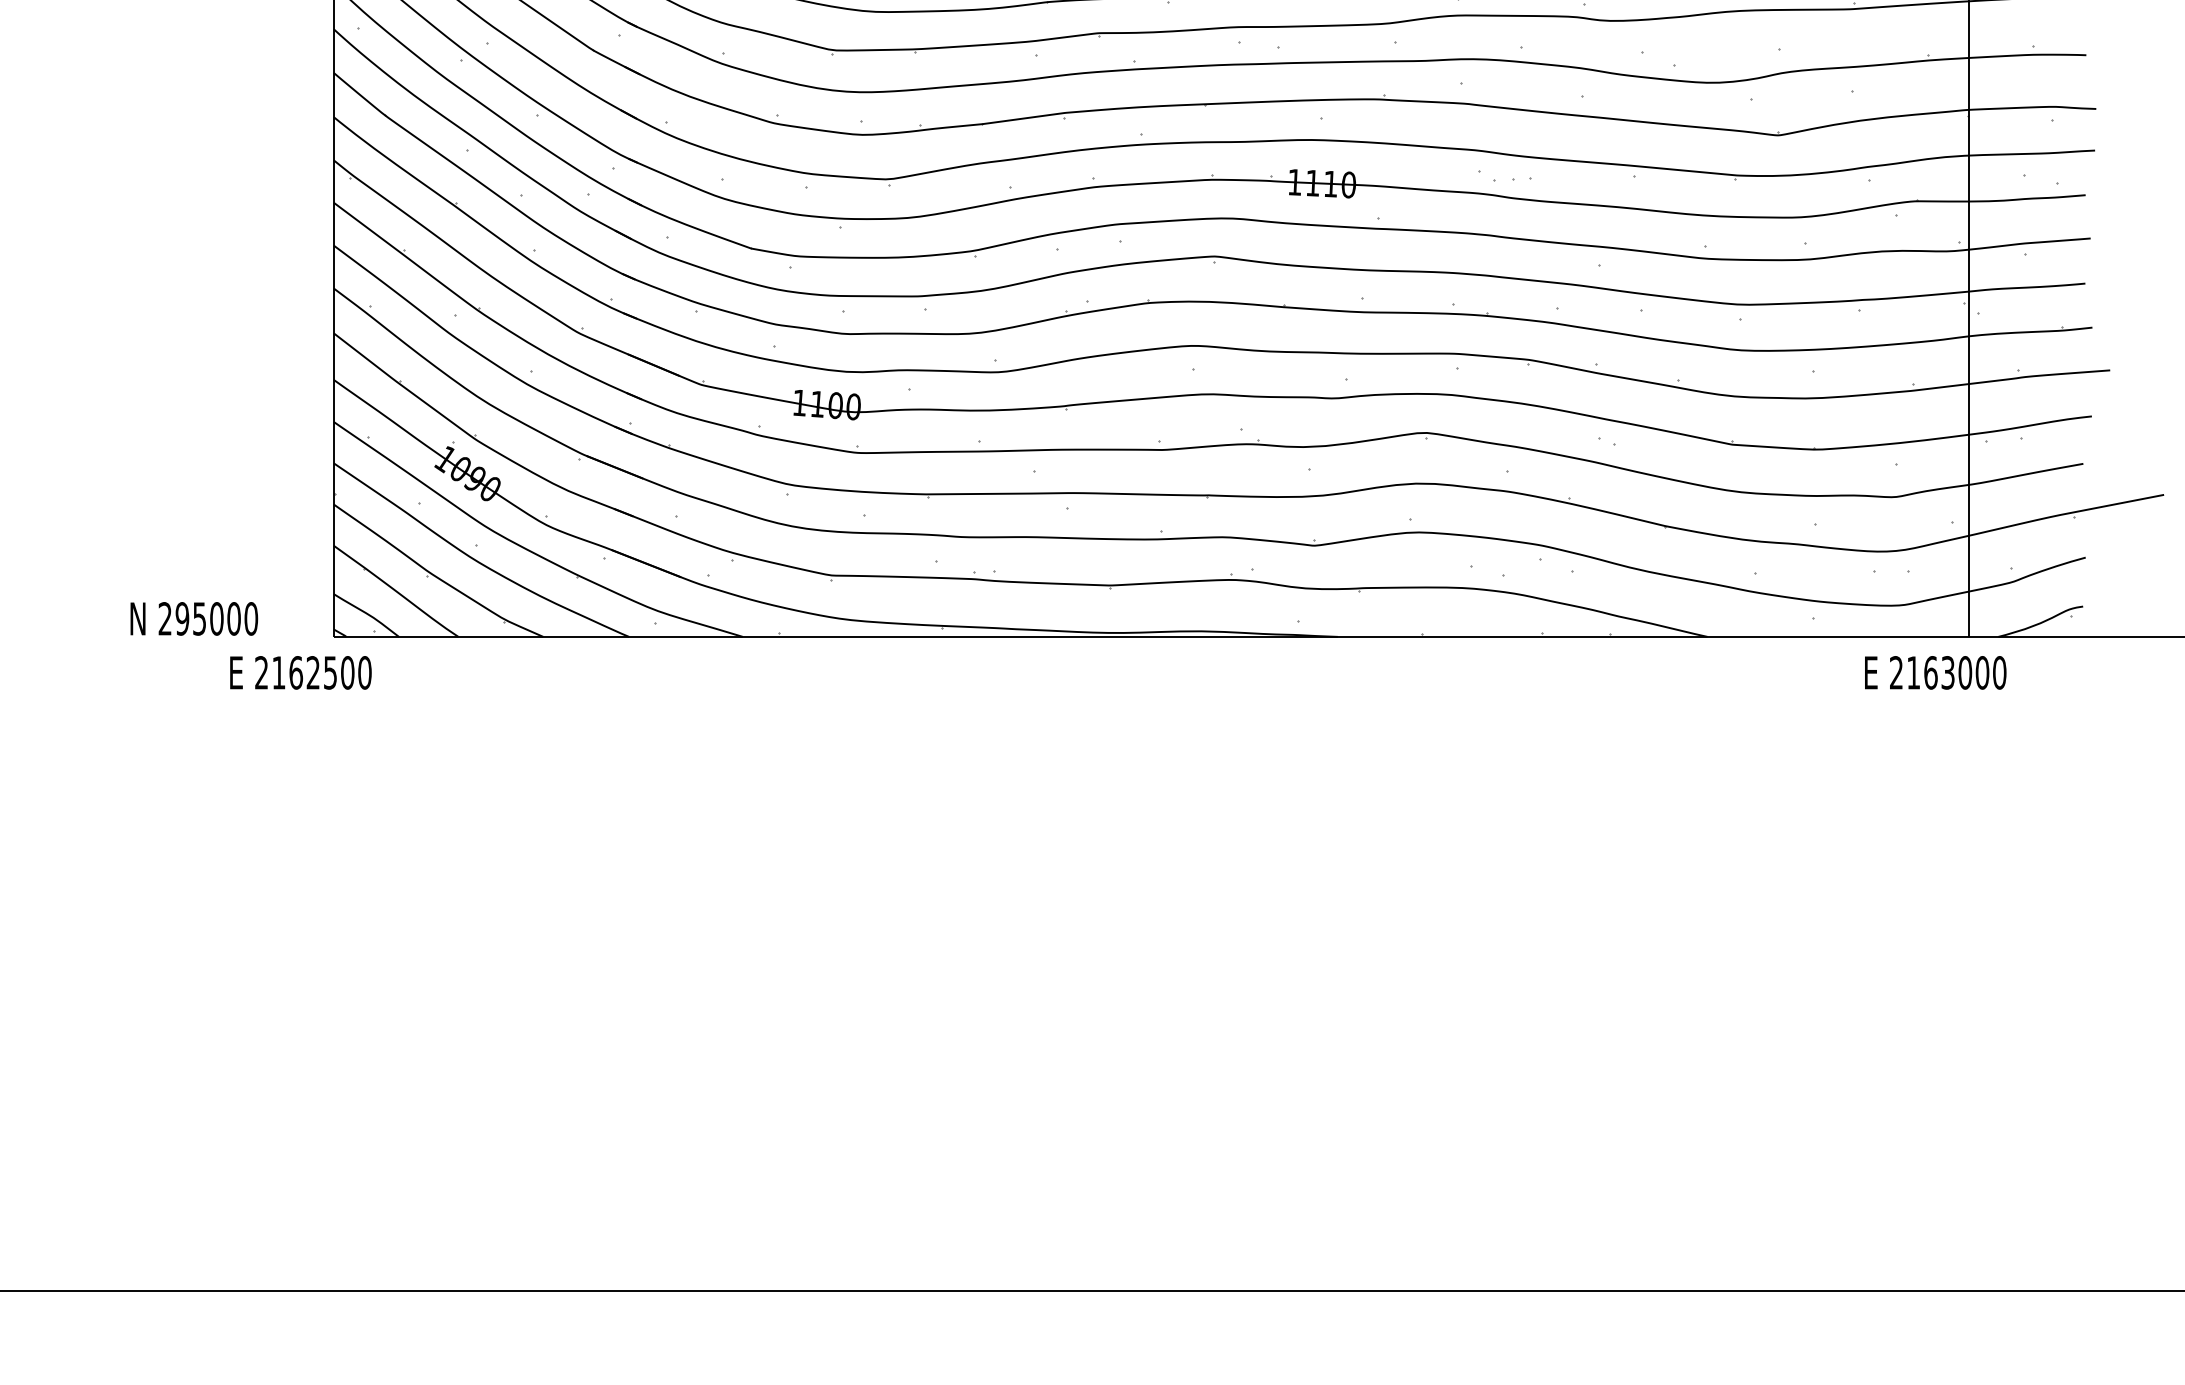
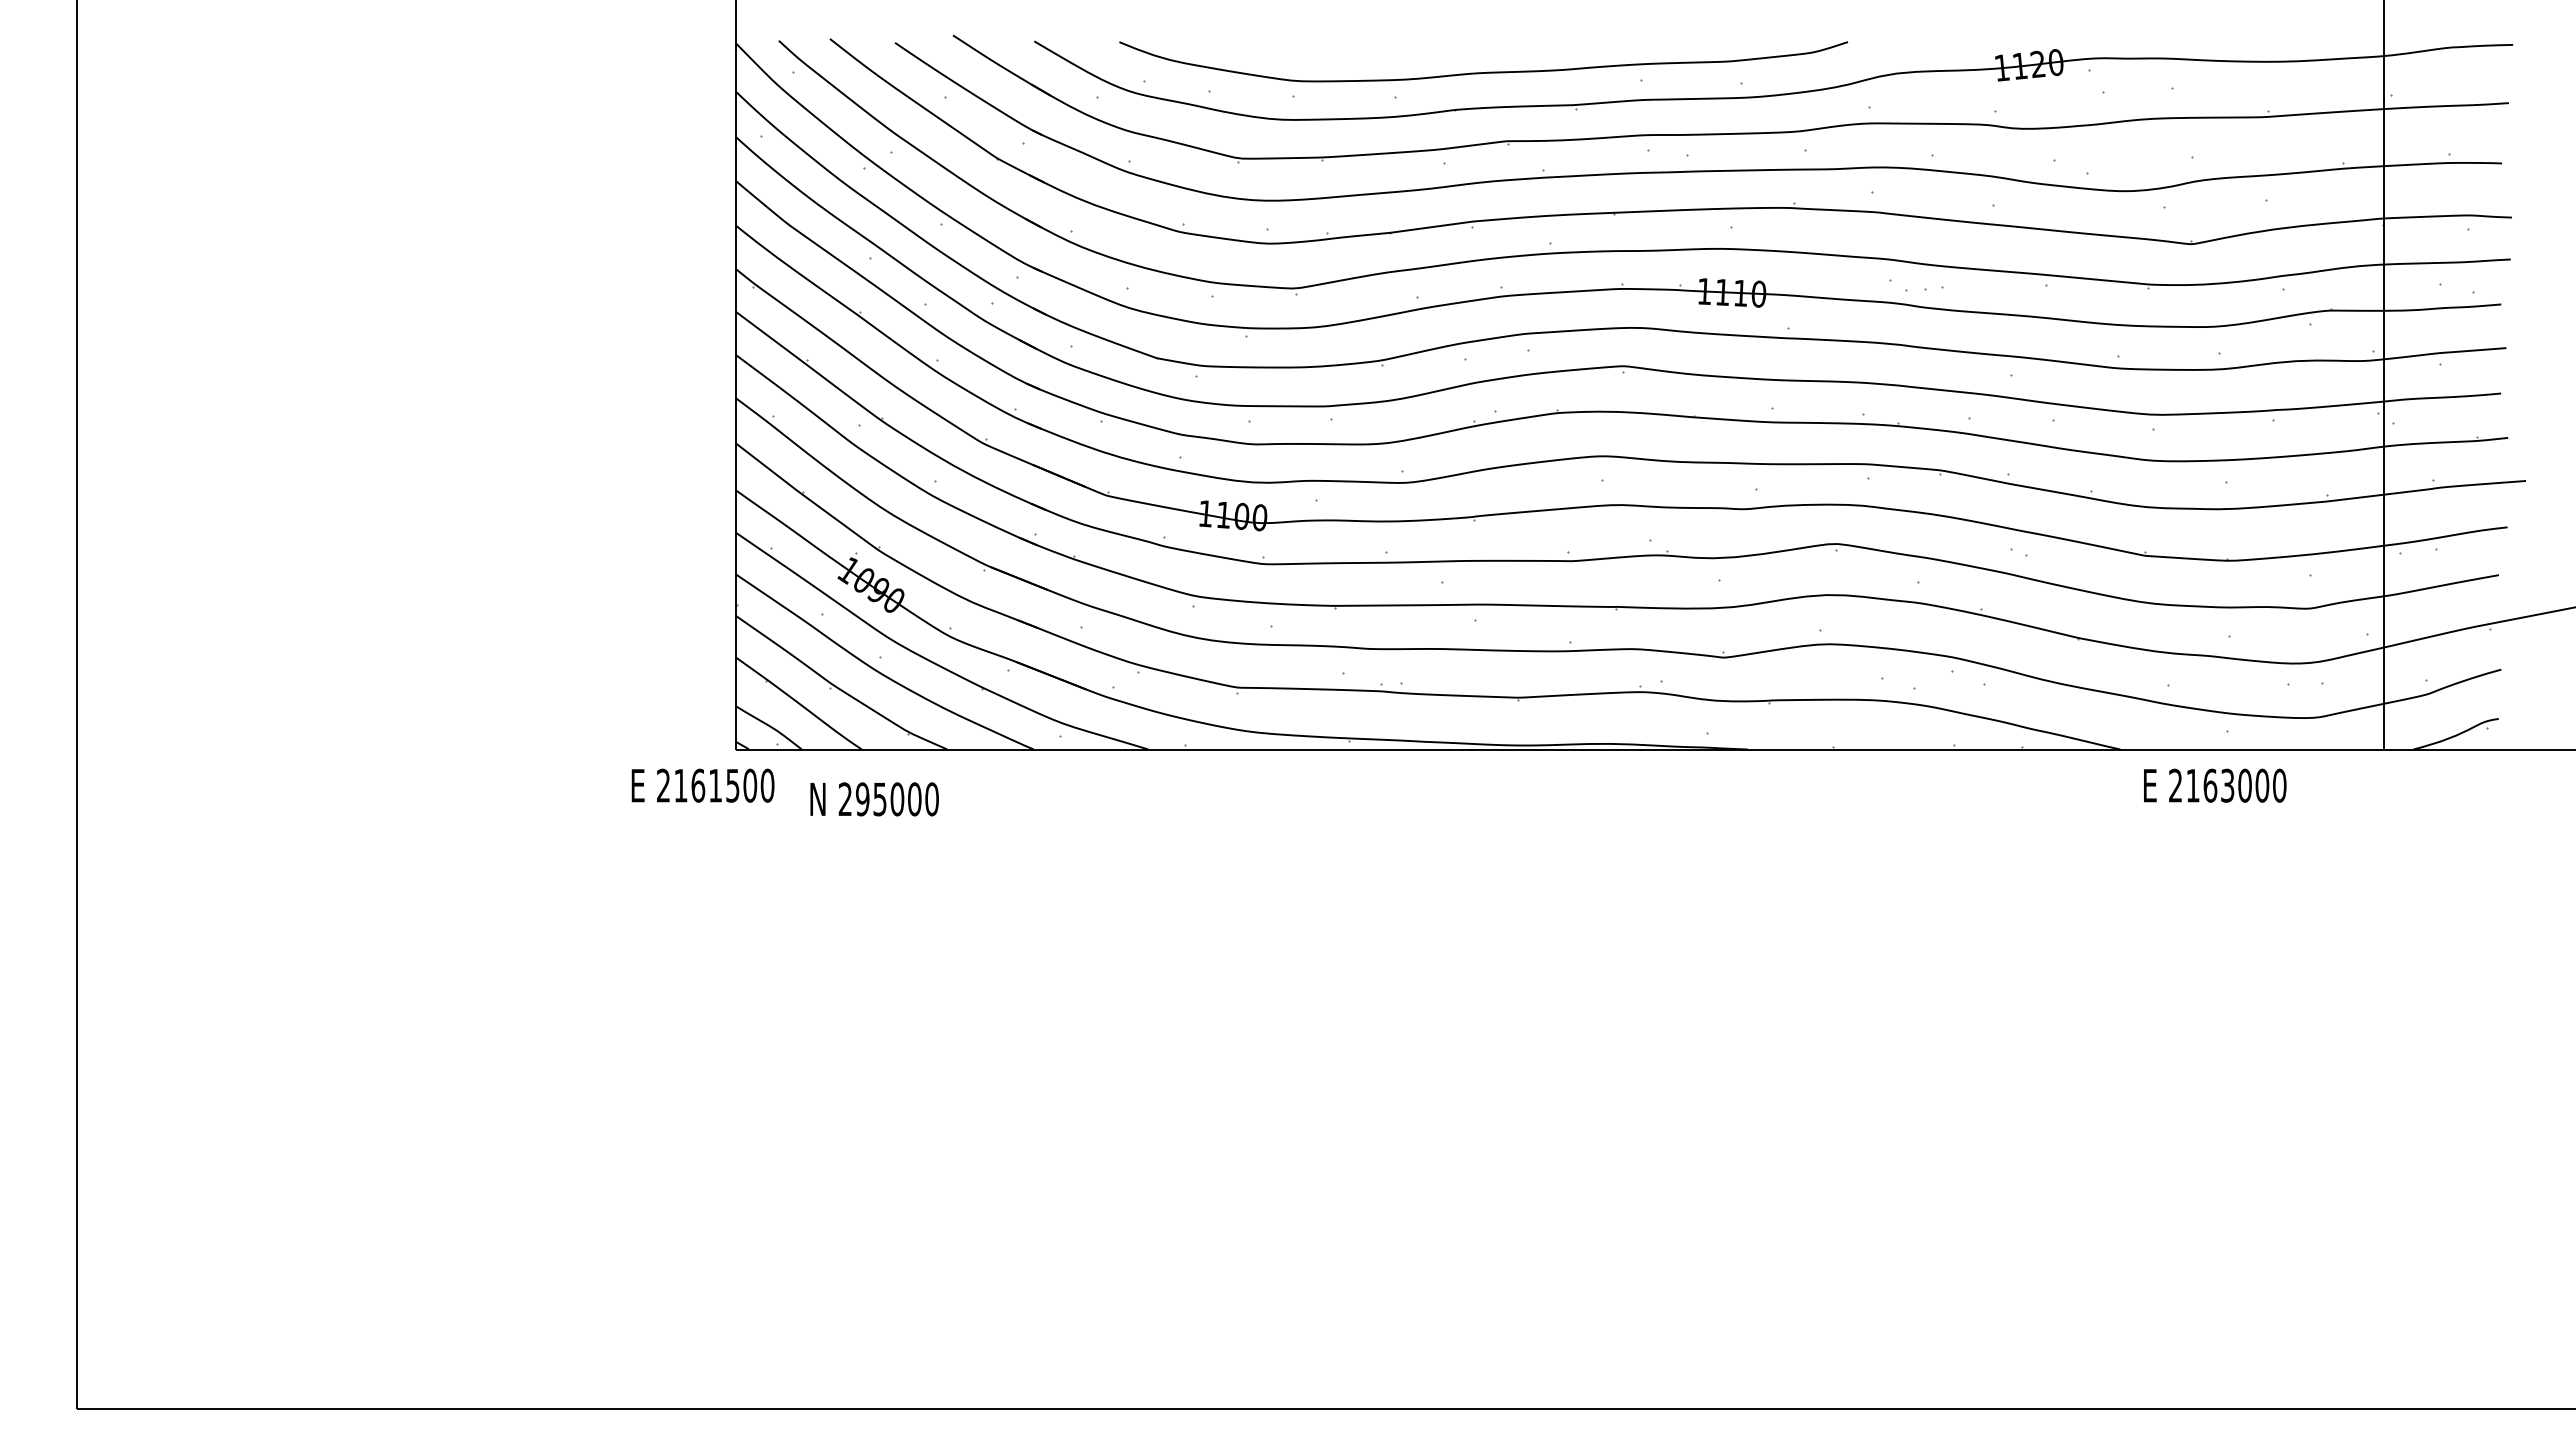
text: (194, 619) -> (874, 799), moved
text: (313, 672) -> (715, 785), 2162500 -> 2161500
text: (1935, 672) -> (2215, 785), moved

